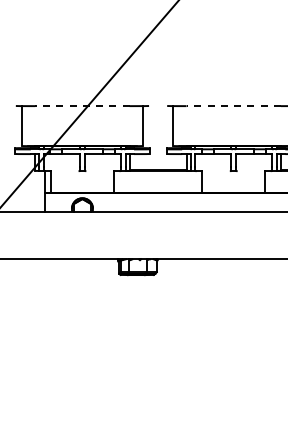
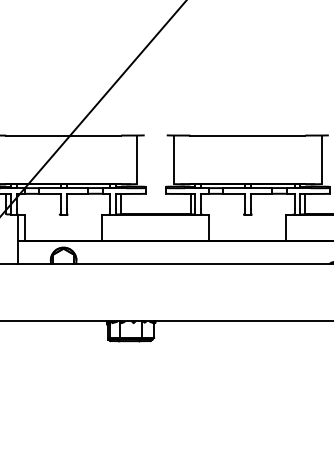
line: (81, 106) -> (62, 135), dashed -> solid
line: (233, 106) -> (247, 135), dashed -> solid

